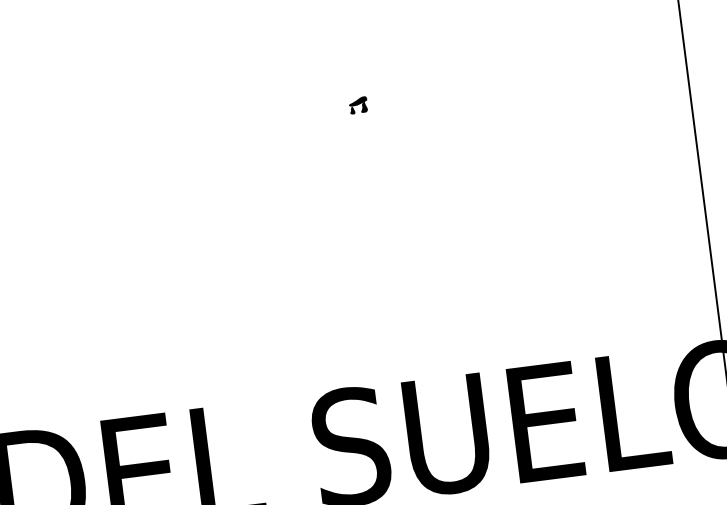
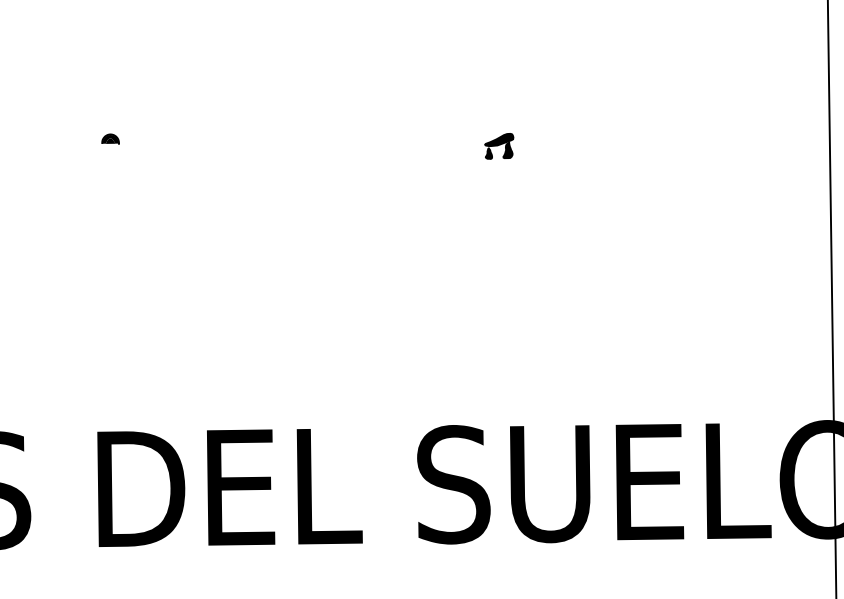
part: (358, 104) -> (499, 145), size x1.6

